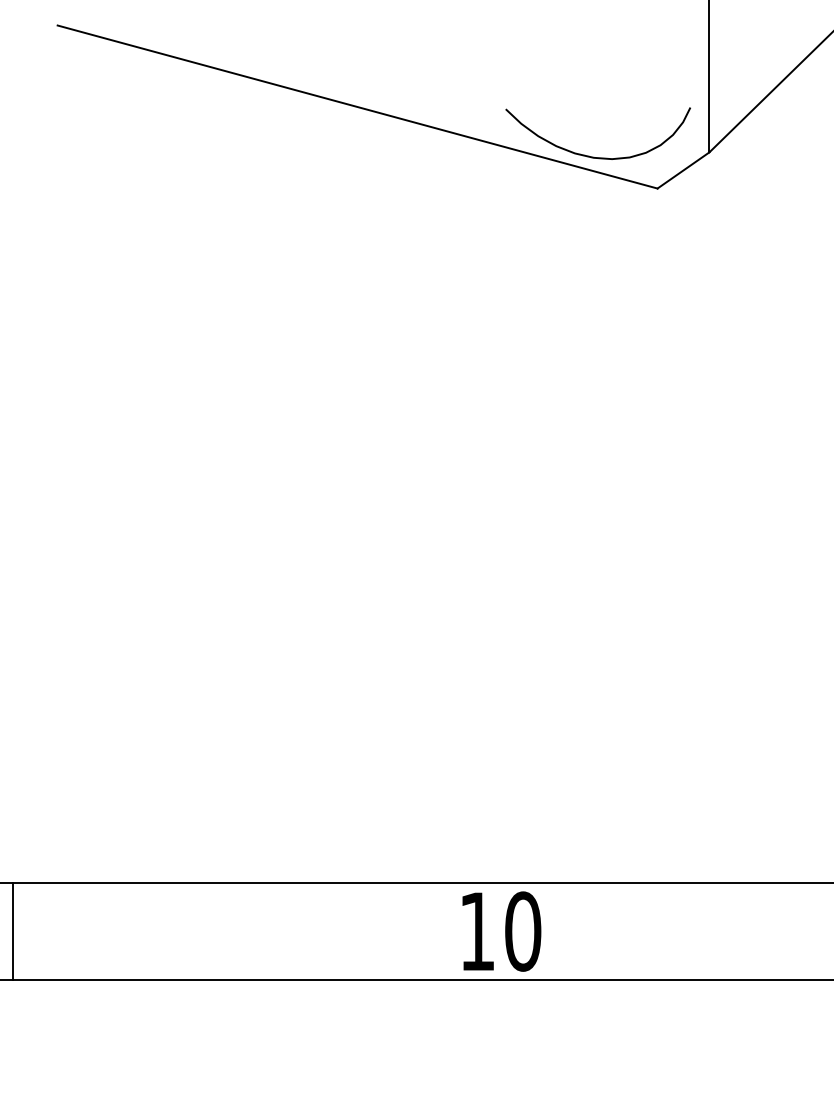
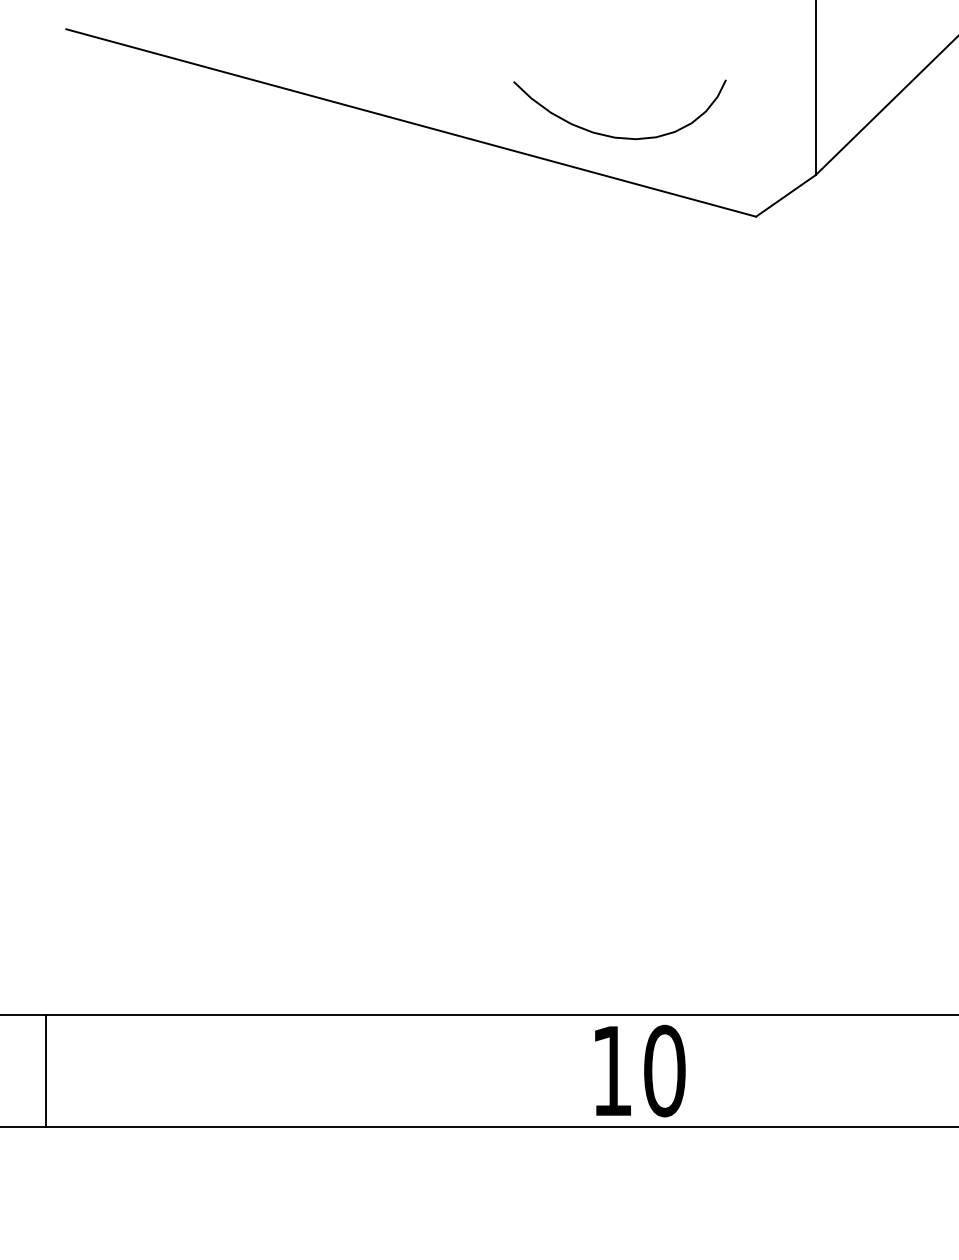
curve: (593, 156) -> (614, 136), moved
line: (12, 931) -> (45, 1070), moved
text: (501, 931) -> (639, 1070), moved

